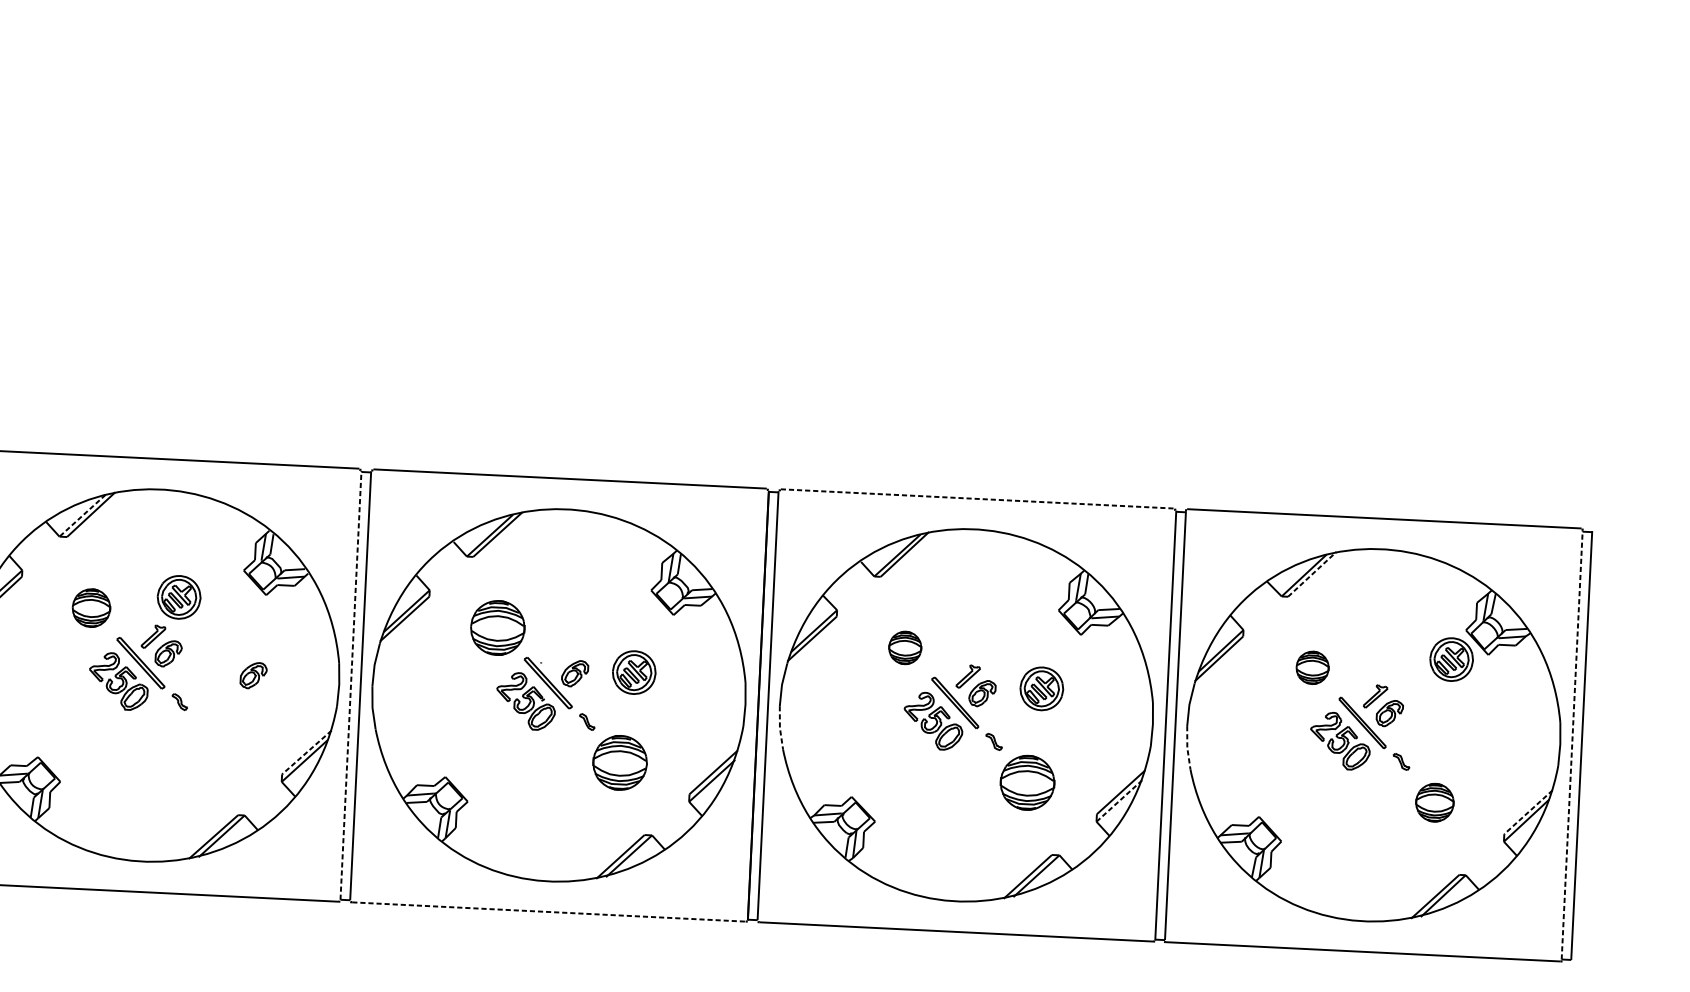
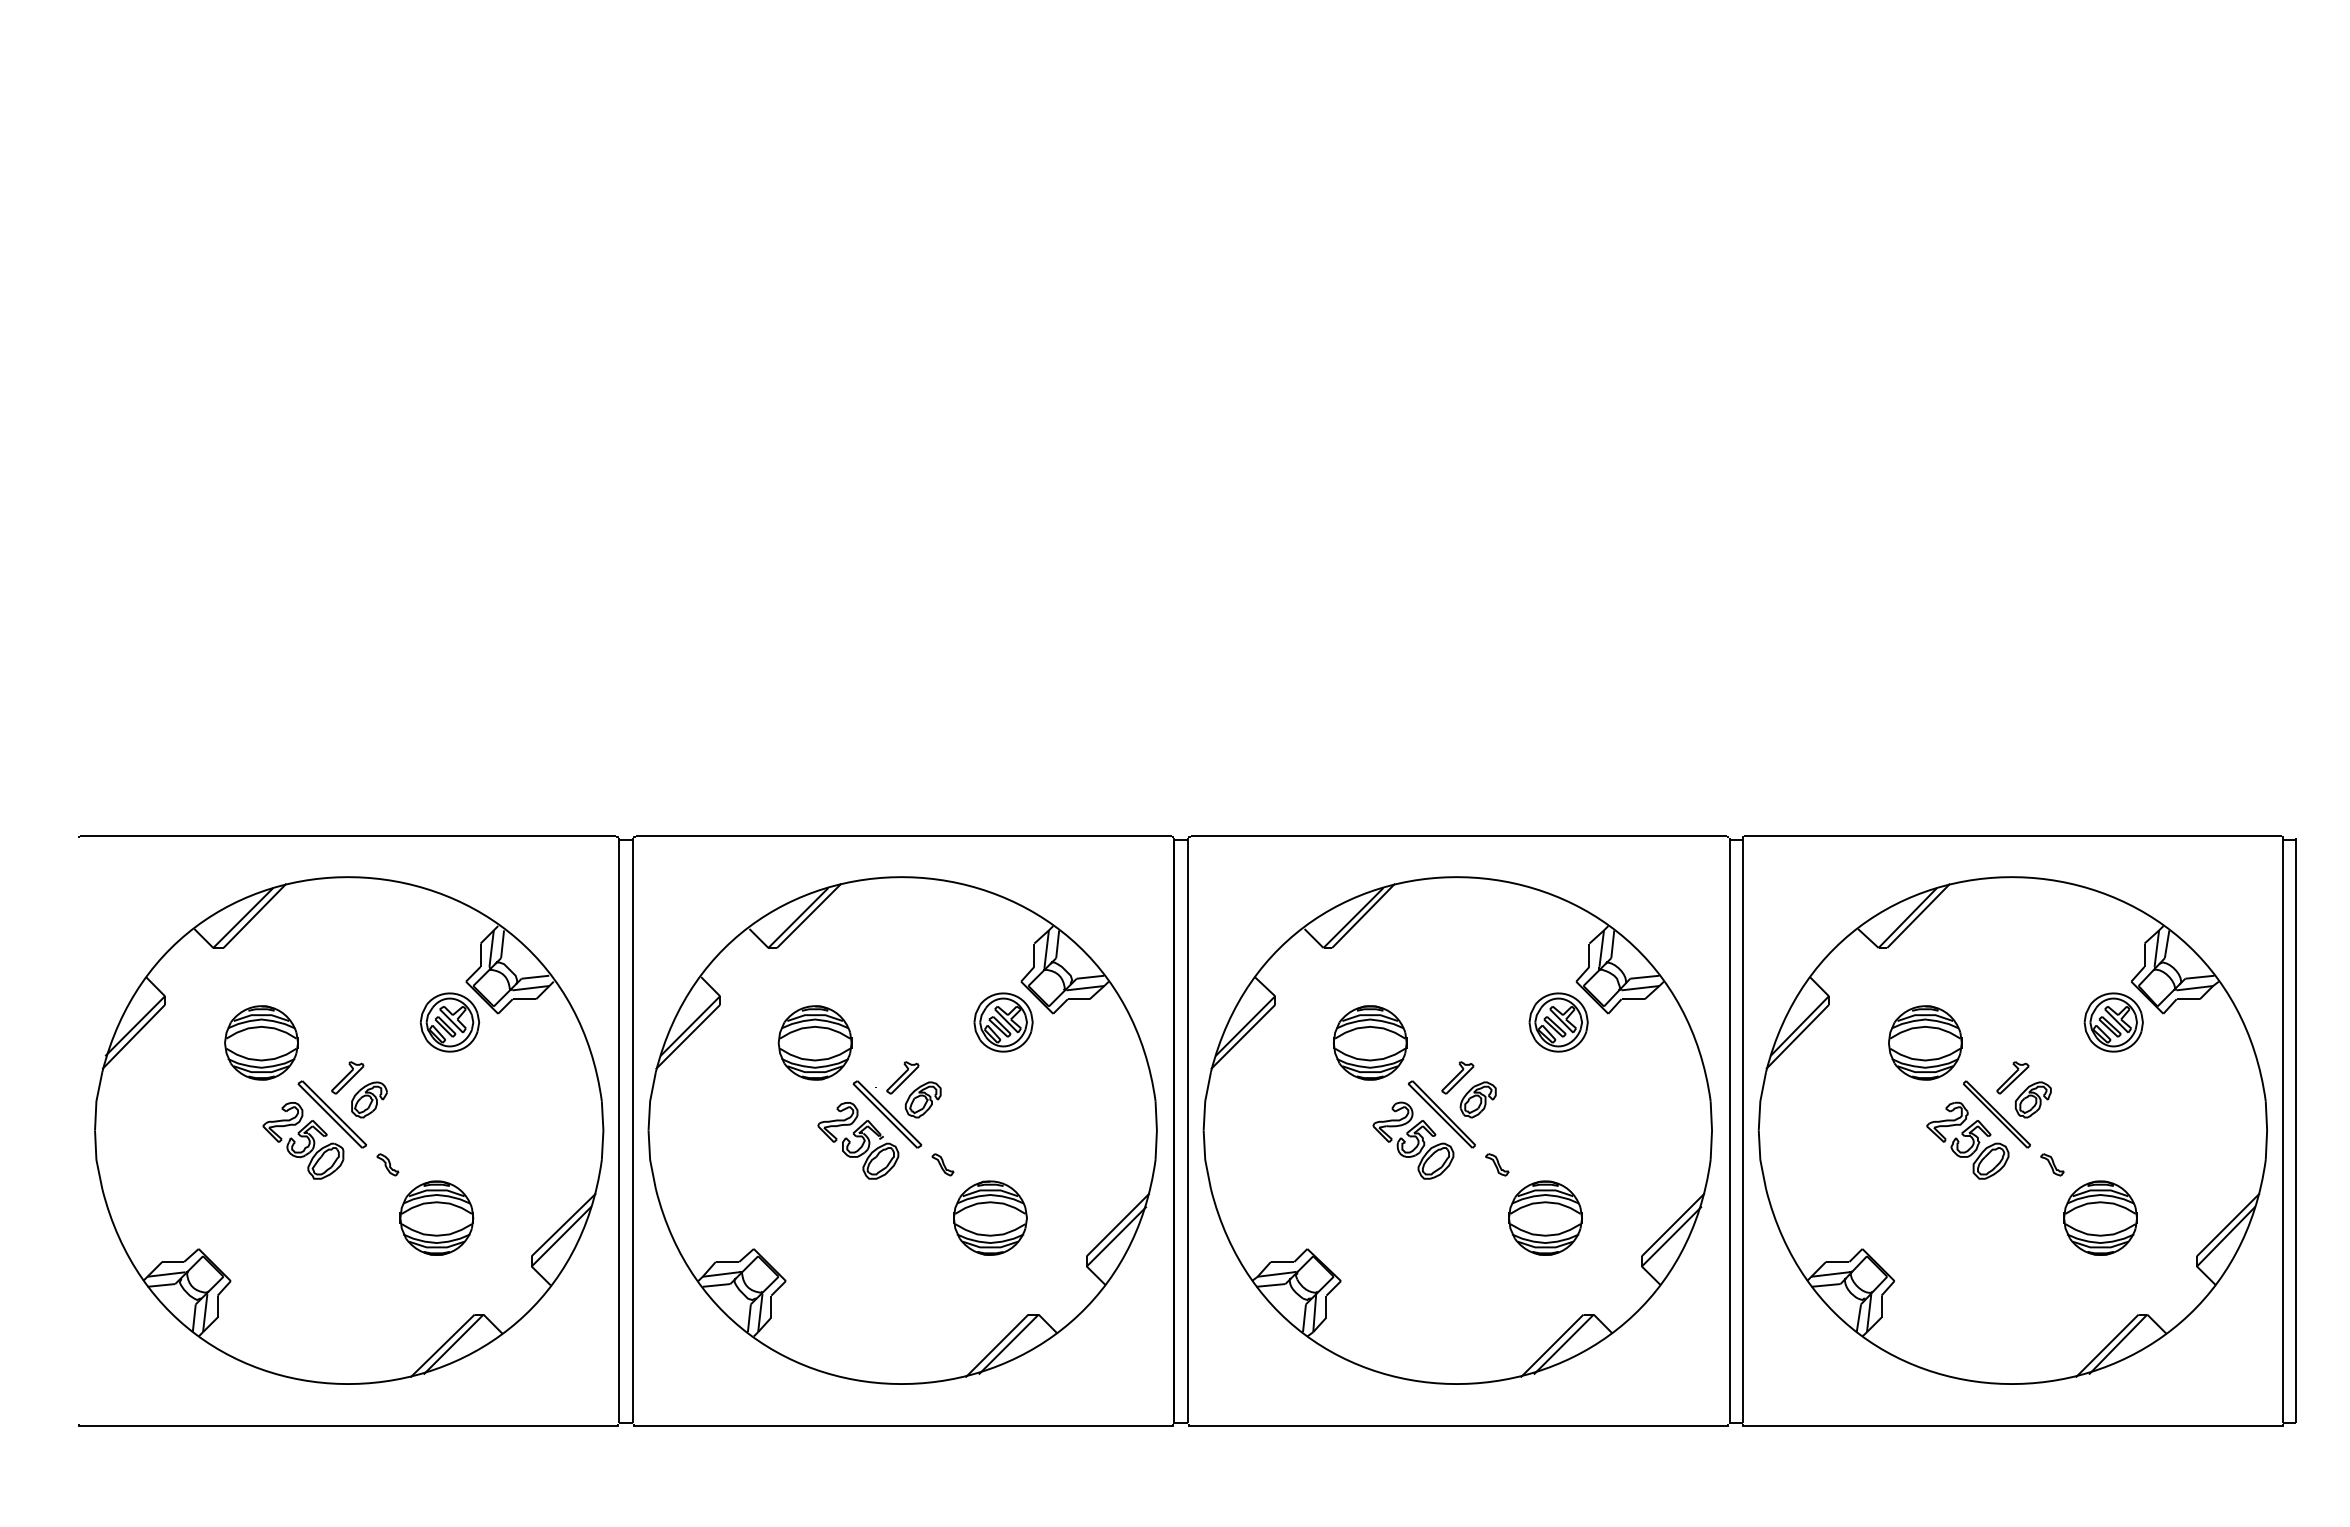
line: (977, 498) -> (1458, 835), dashed -> solid
line: (82, 516) -> (242, 918), dashed -> solid
line: (1312, 574) -> (1918, 915), dashed -> solid
part: (178, 597) -> (449, 1022), moved
part: (91, 607) -> (261, 1042), size x1.43
part: (905, 647) -> (1370, 1042), size x1.67
part: (560, 656) -> (902, 1077), added
part: (1312, 667) -> (1925, 1042), size x1.67
part: (634, 672) -> (1003, 1022), moved
part: (253, 675) -> (486, 1123), removed
line: (351, 685) -> (619, 1130), dashed -> solid
part: (1041, 688) -> (1558, 1022), moved
line: (780, 727) -> (1205, 1159), dashed -> solid
part: (213, 742) -> (436, 1217), added
line: (1572, 744) -> (2283, 1130), dashed -> solid
line: (1187, 747) -> (1760, 1159), dashed -> solid
line: (306, 752) -> (563, 1225), dashed -> solid
line: (1120, 800) -> (1672, 1236), dashed -> solid
part: (1434, 802) -> (2100, 1217), size x1.43
line: (1528, 812) -> (2228, 1225), dashed -> solid
line: (548, 911) -> (903, 1425), dashed -> solid

